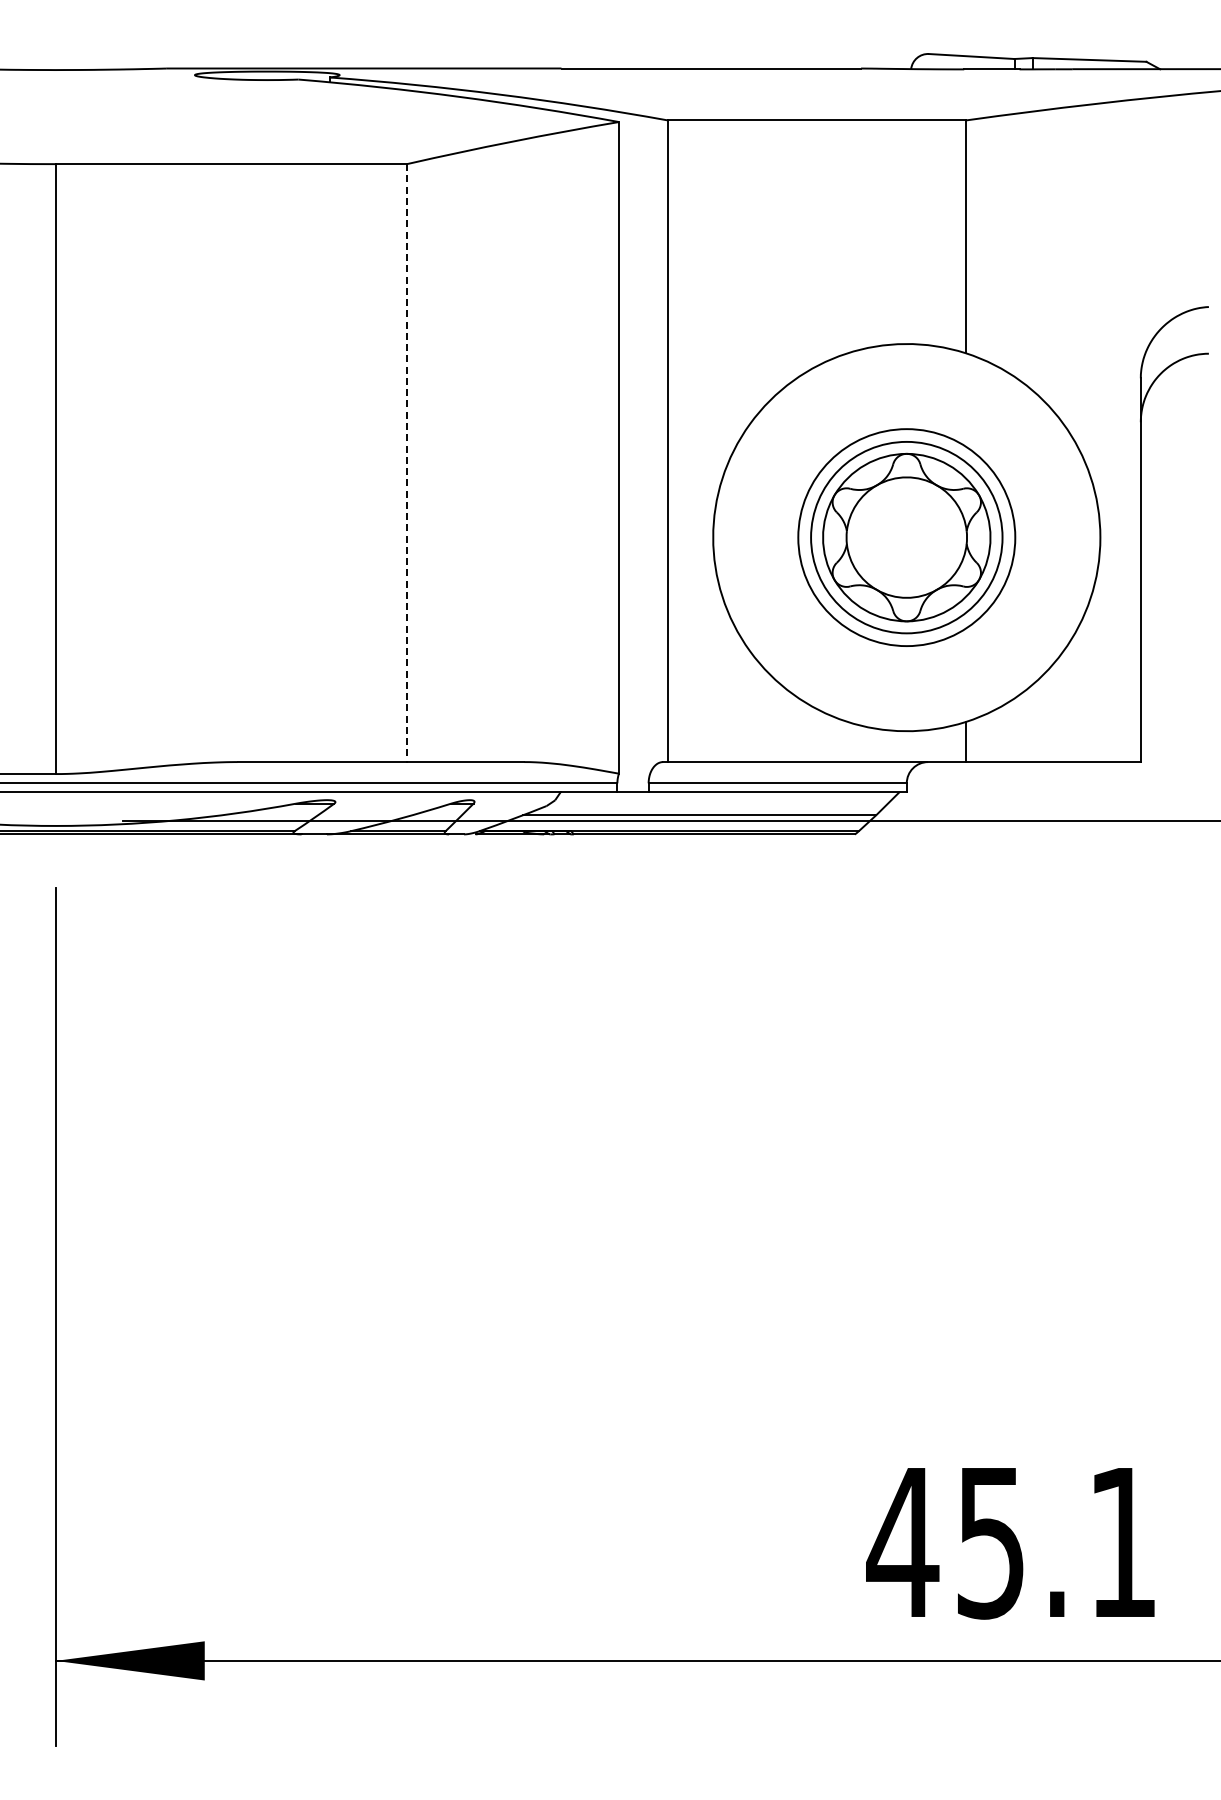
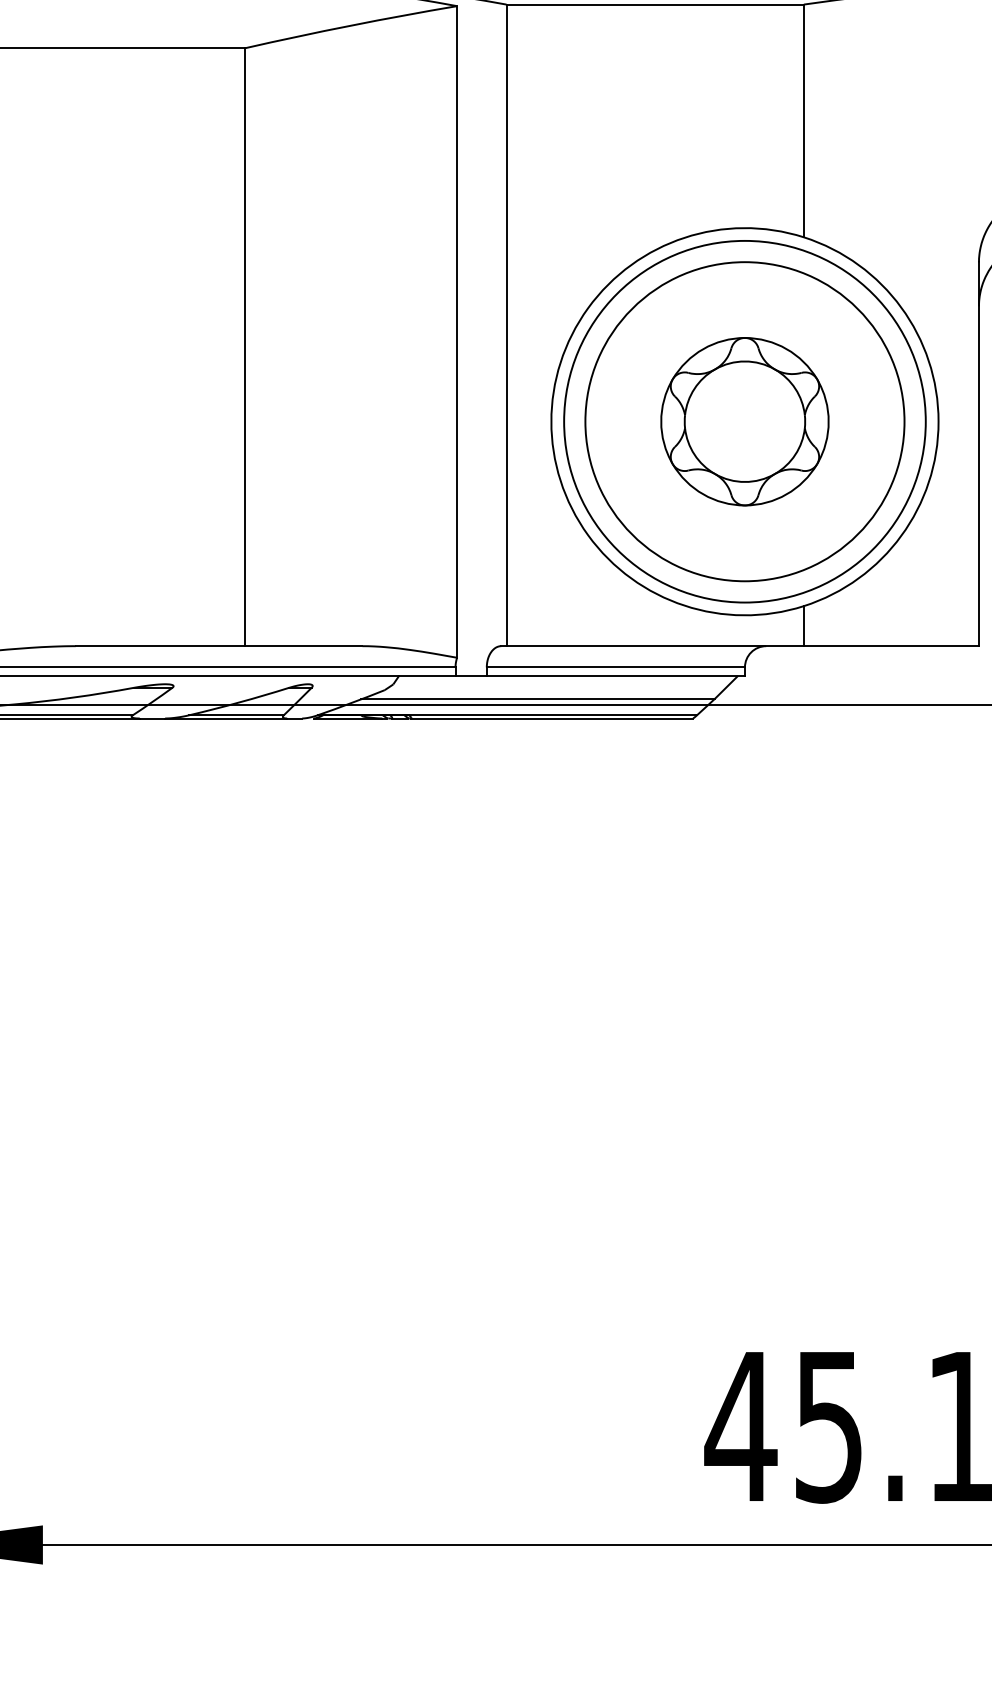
line: (406, 463) -> (244, 347), dashed -> solid
circle: (906, 537) -> (744, 421), size x1.67
circle: (906, 537) -> (744, 421), size x1.67

